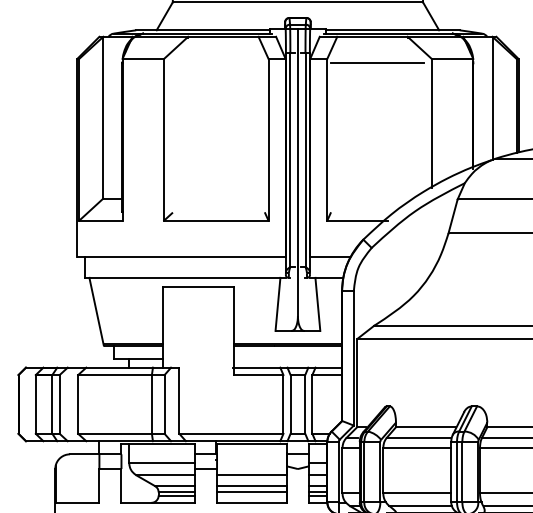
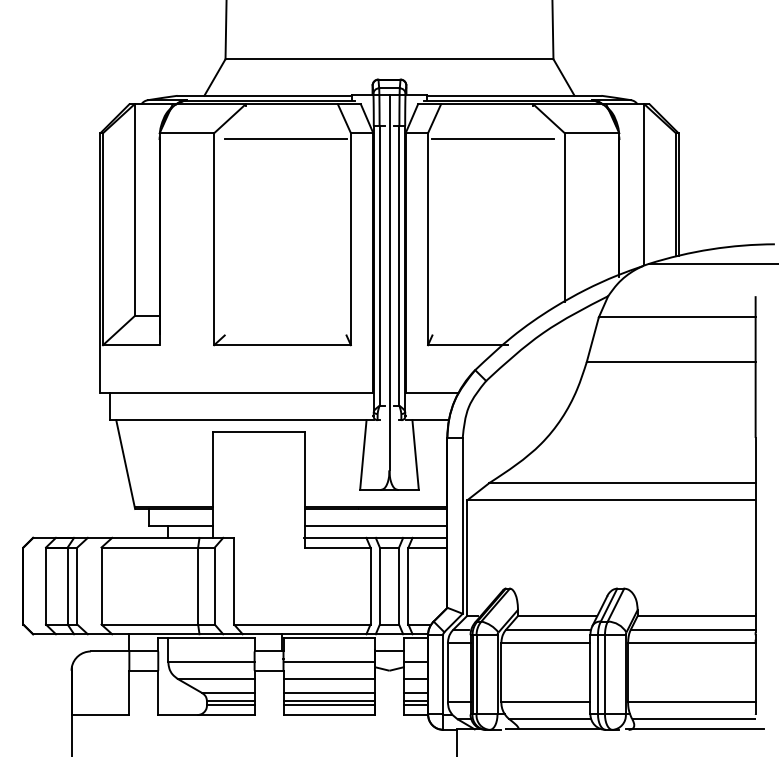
line: (218, 63) -> (285, 139), added
line: (288, 358) -> (376, 526), added
line: (252, 462) -> (329, 662), added
line: (252, 495) -> (329, 705), added

